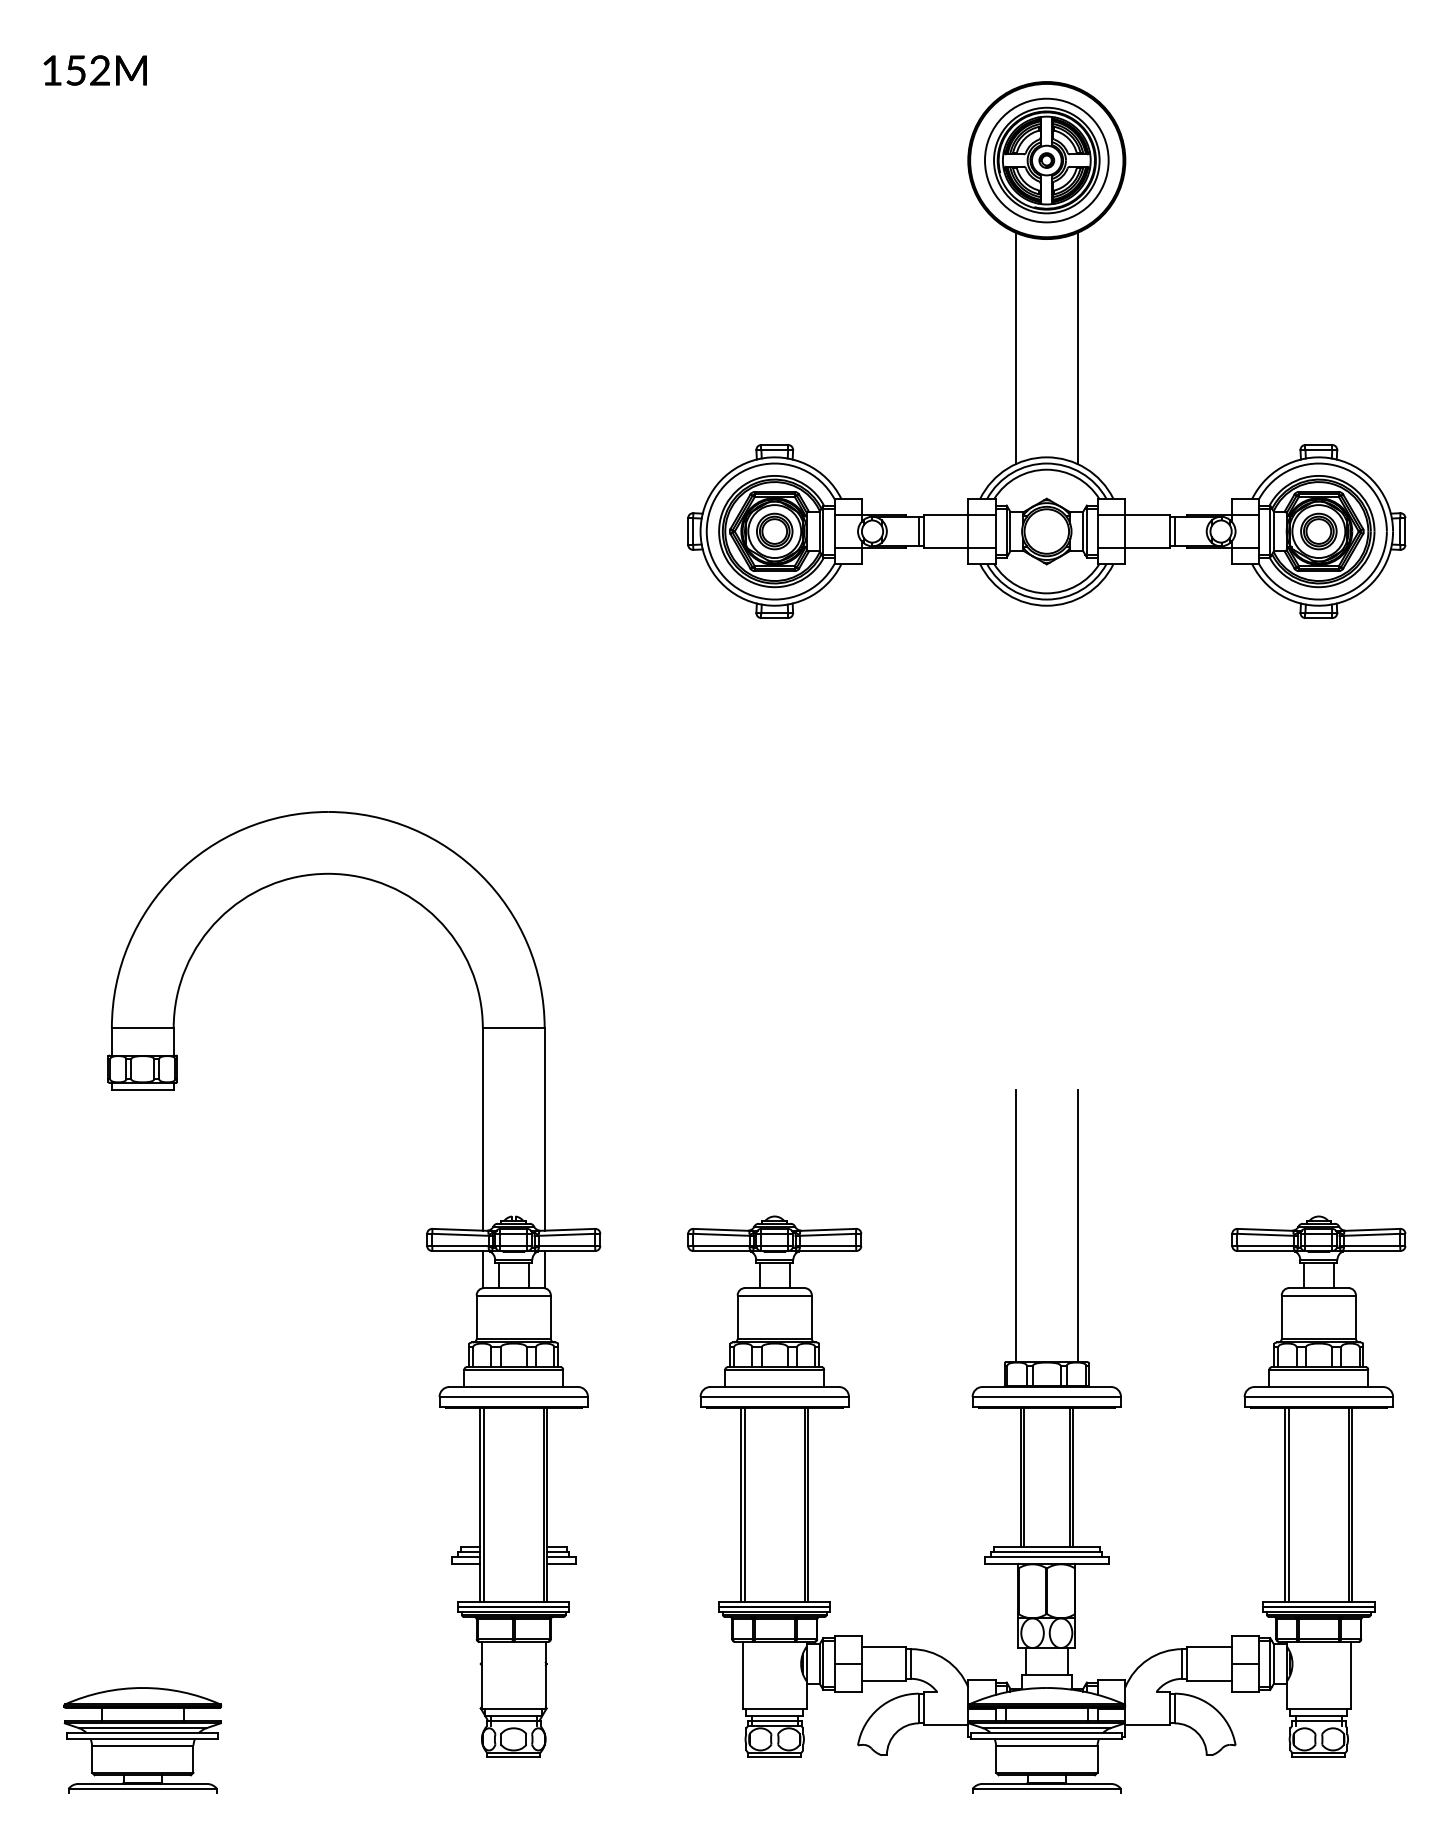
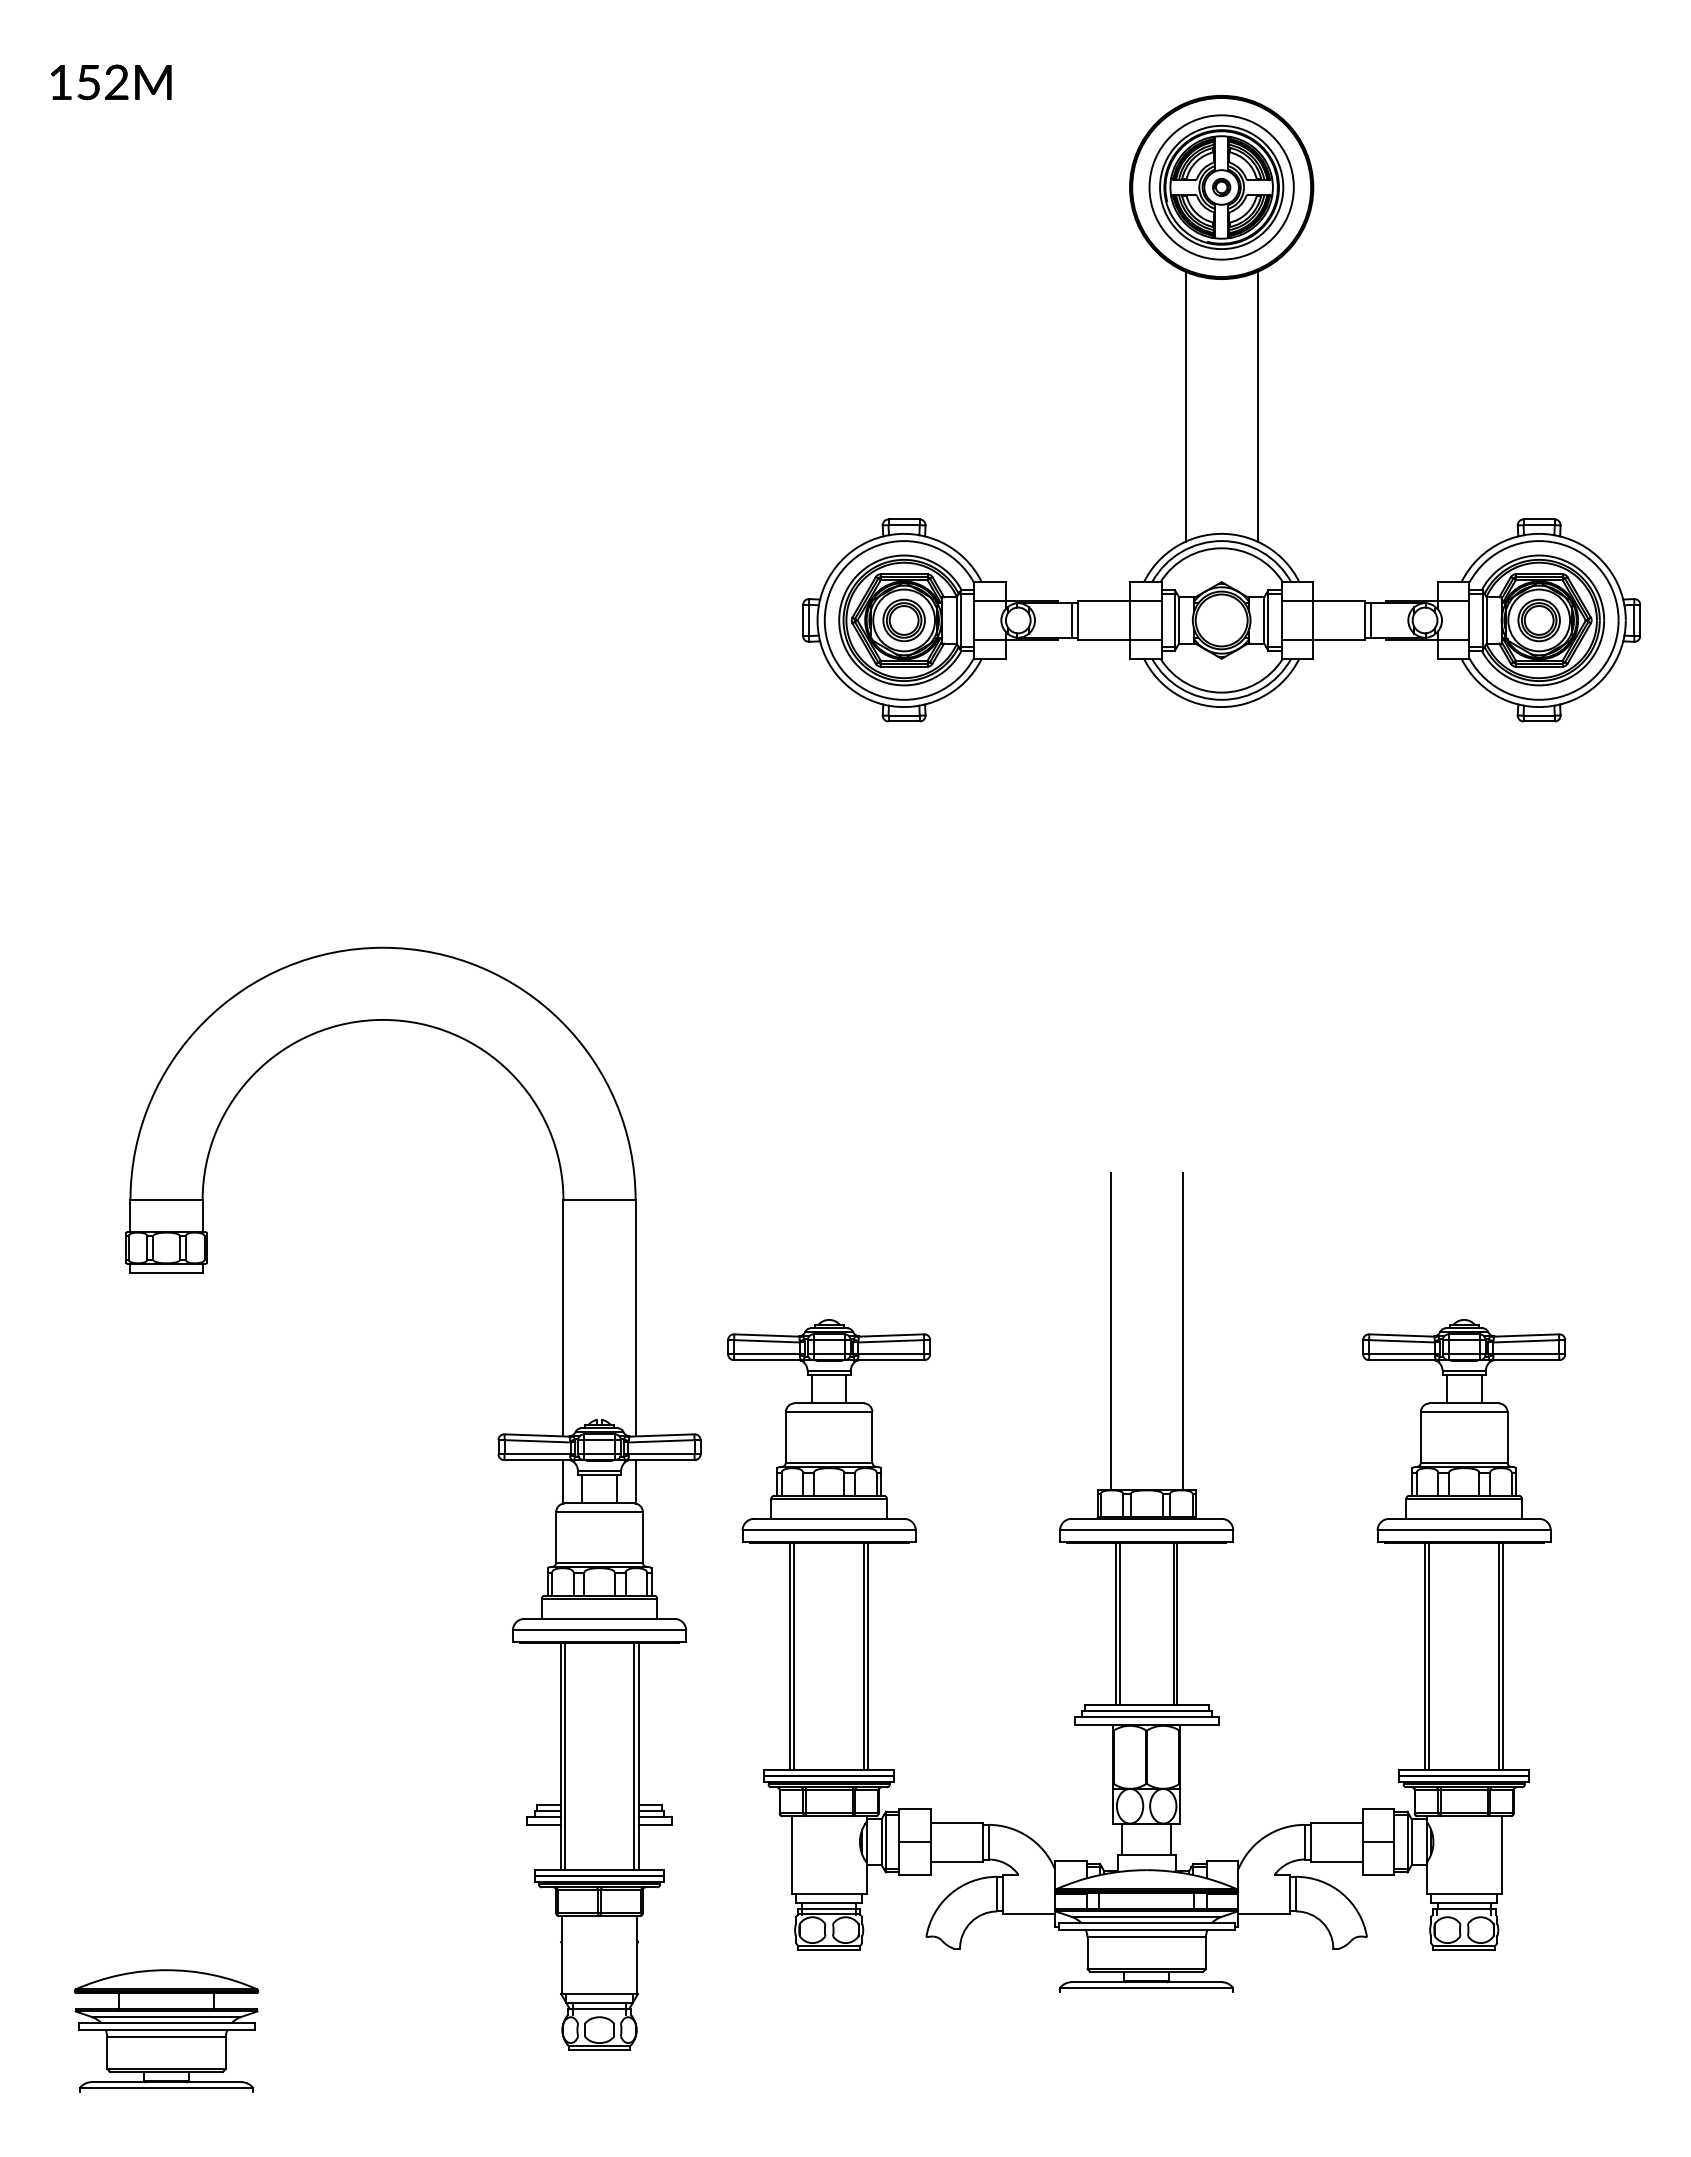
part: (1046, 1441) -> (1146, 1582), moved

